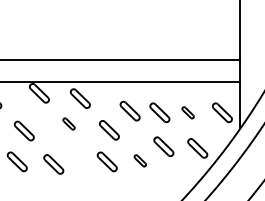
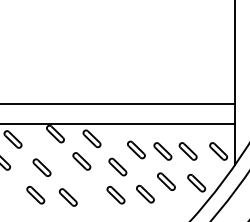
part: (187, 112) -> (187, 151), size x1.67
part: (68, 124) -> (81, 161), size x1.67
part: (140, 161) -> (145, 194), size x1.67

